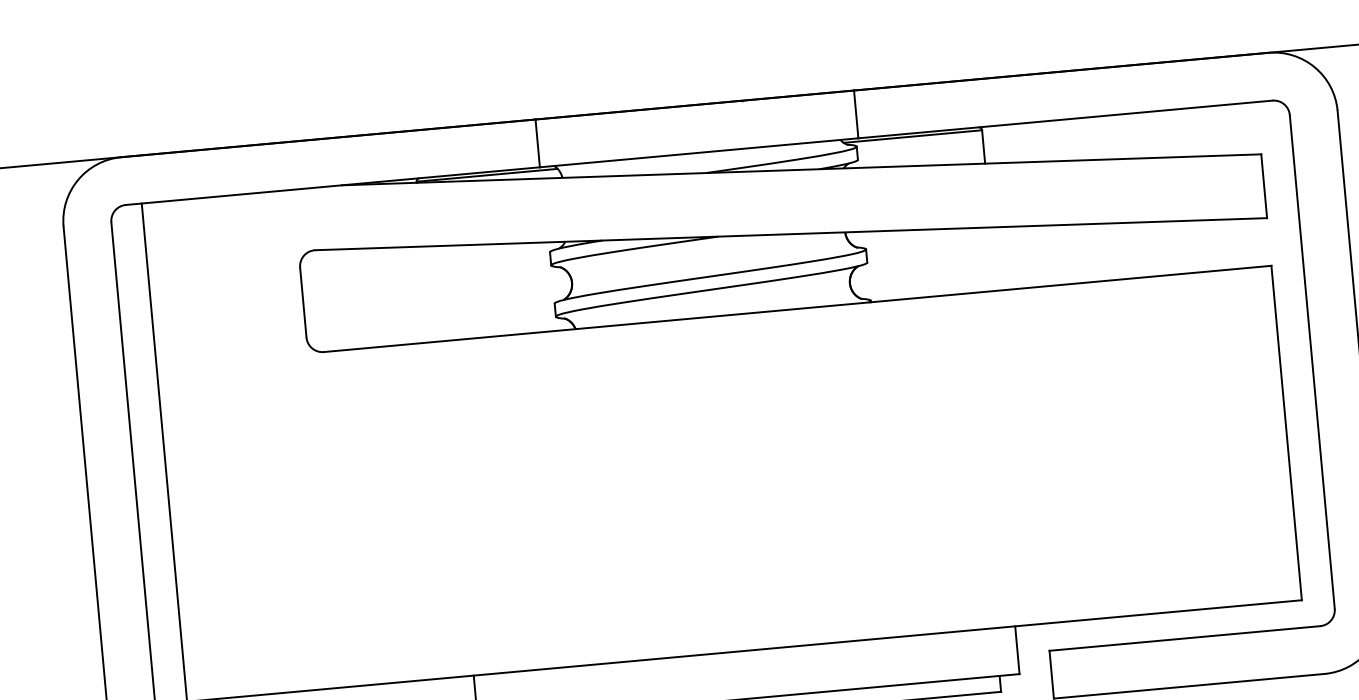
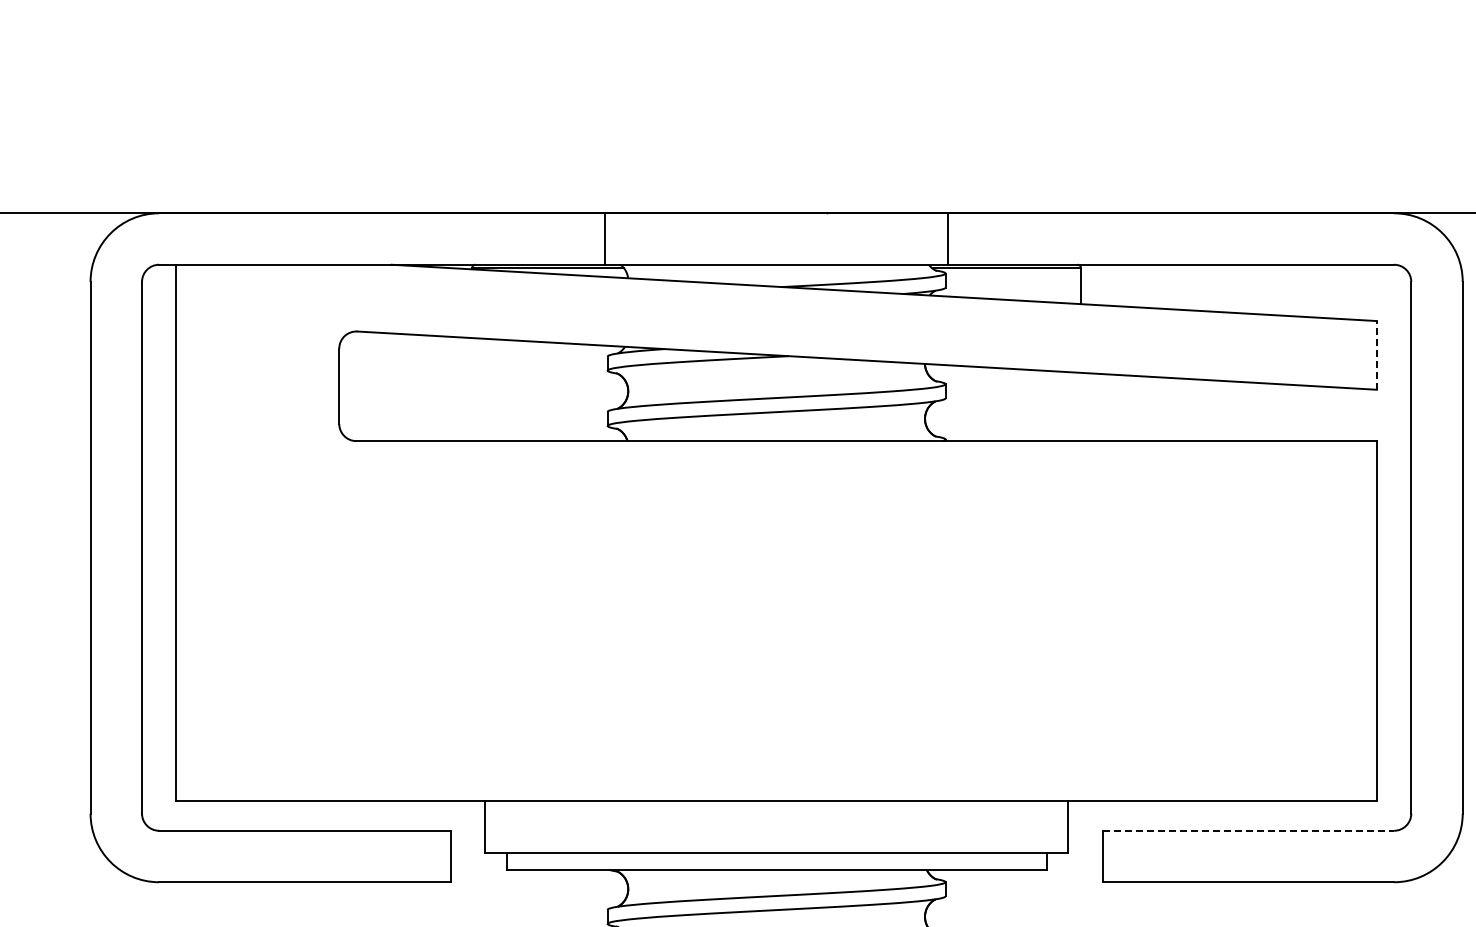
line: (1263, 185) -> (1376, 354), solid -> dashed
line: (1185, 638) -> (1248, 830), solid -> dashed

